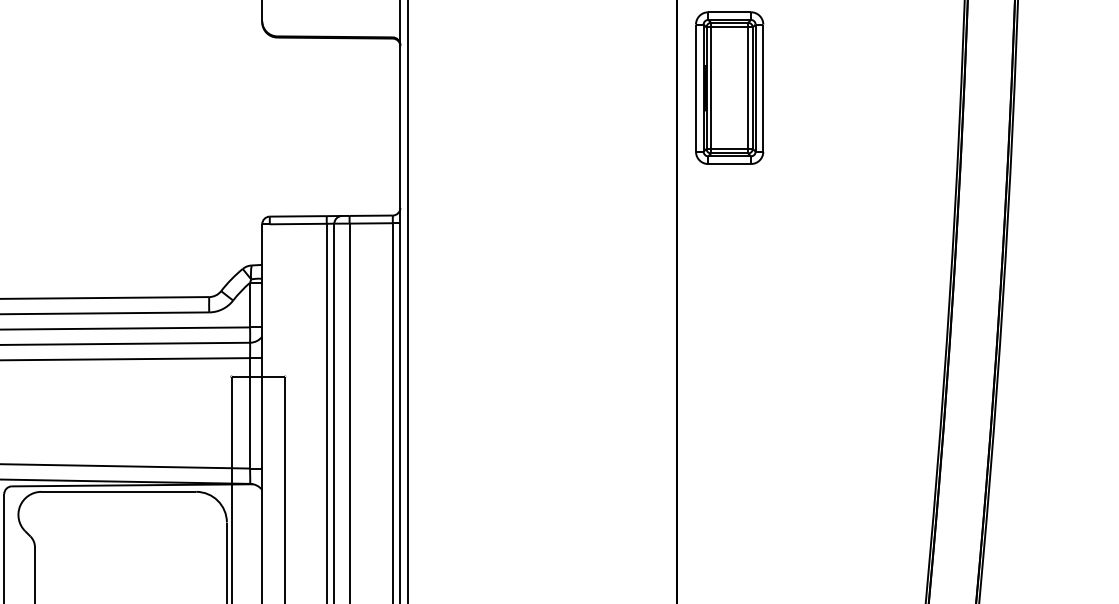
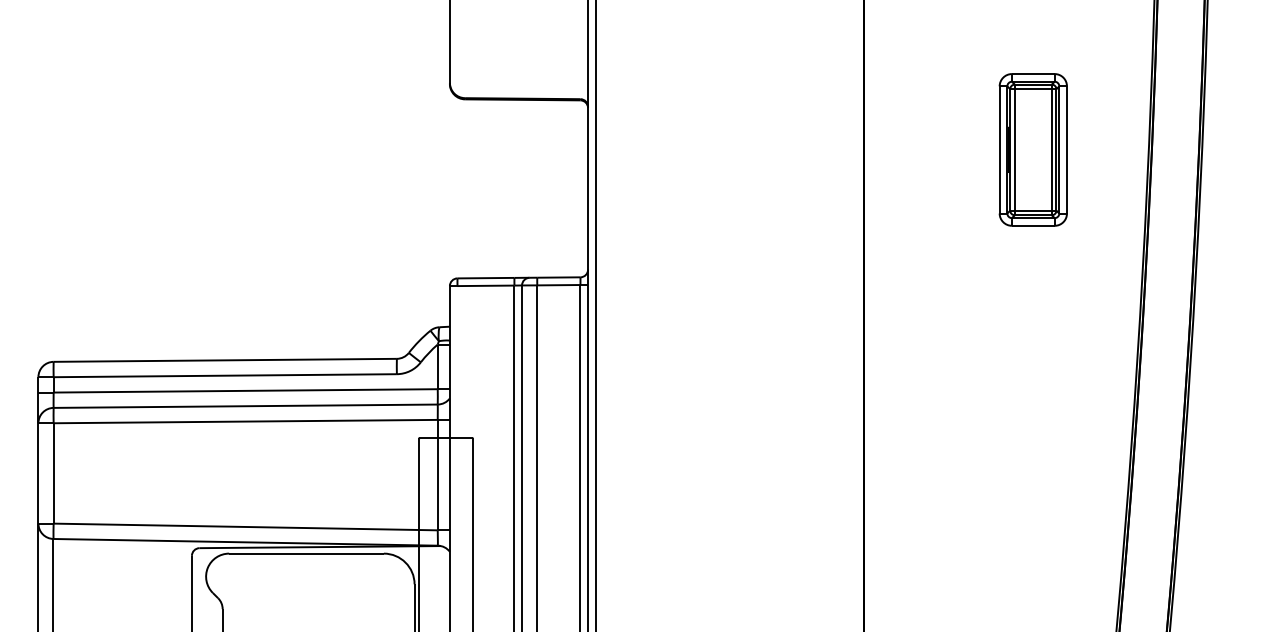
part: (728, 87) -> (1032, 149), moved

